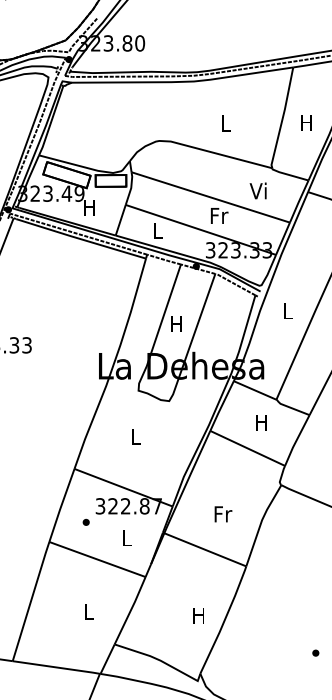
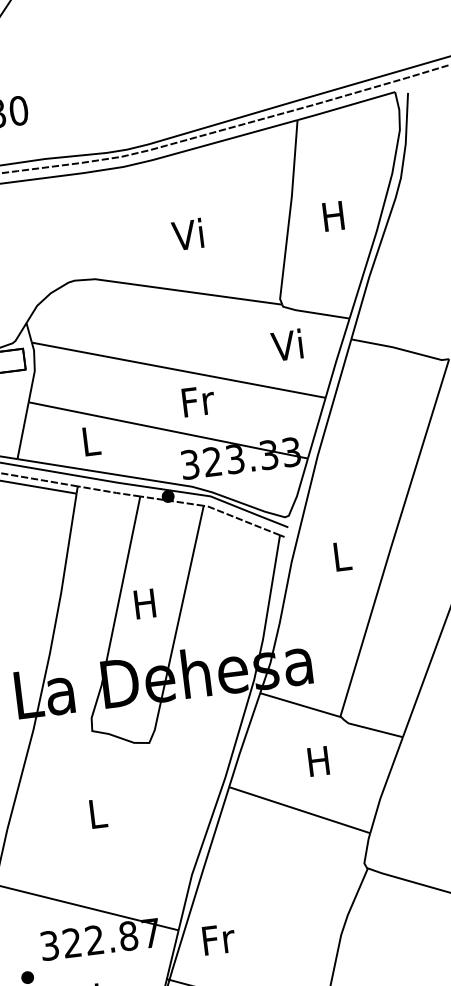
text: (224, 122) -> (186, 233), L -> Vi
text: (257, 190) -> (285, 344), moved
text: (223, 514) -> (219, 939), moved

